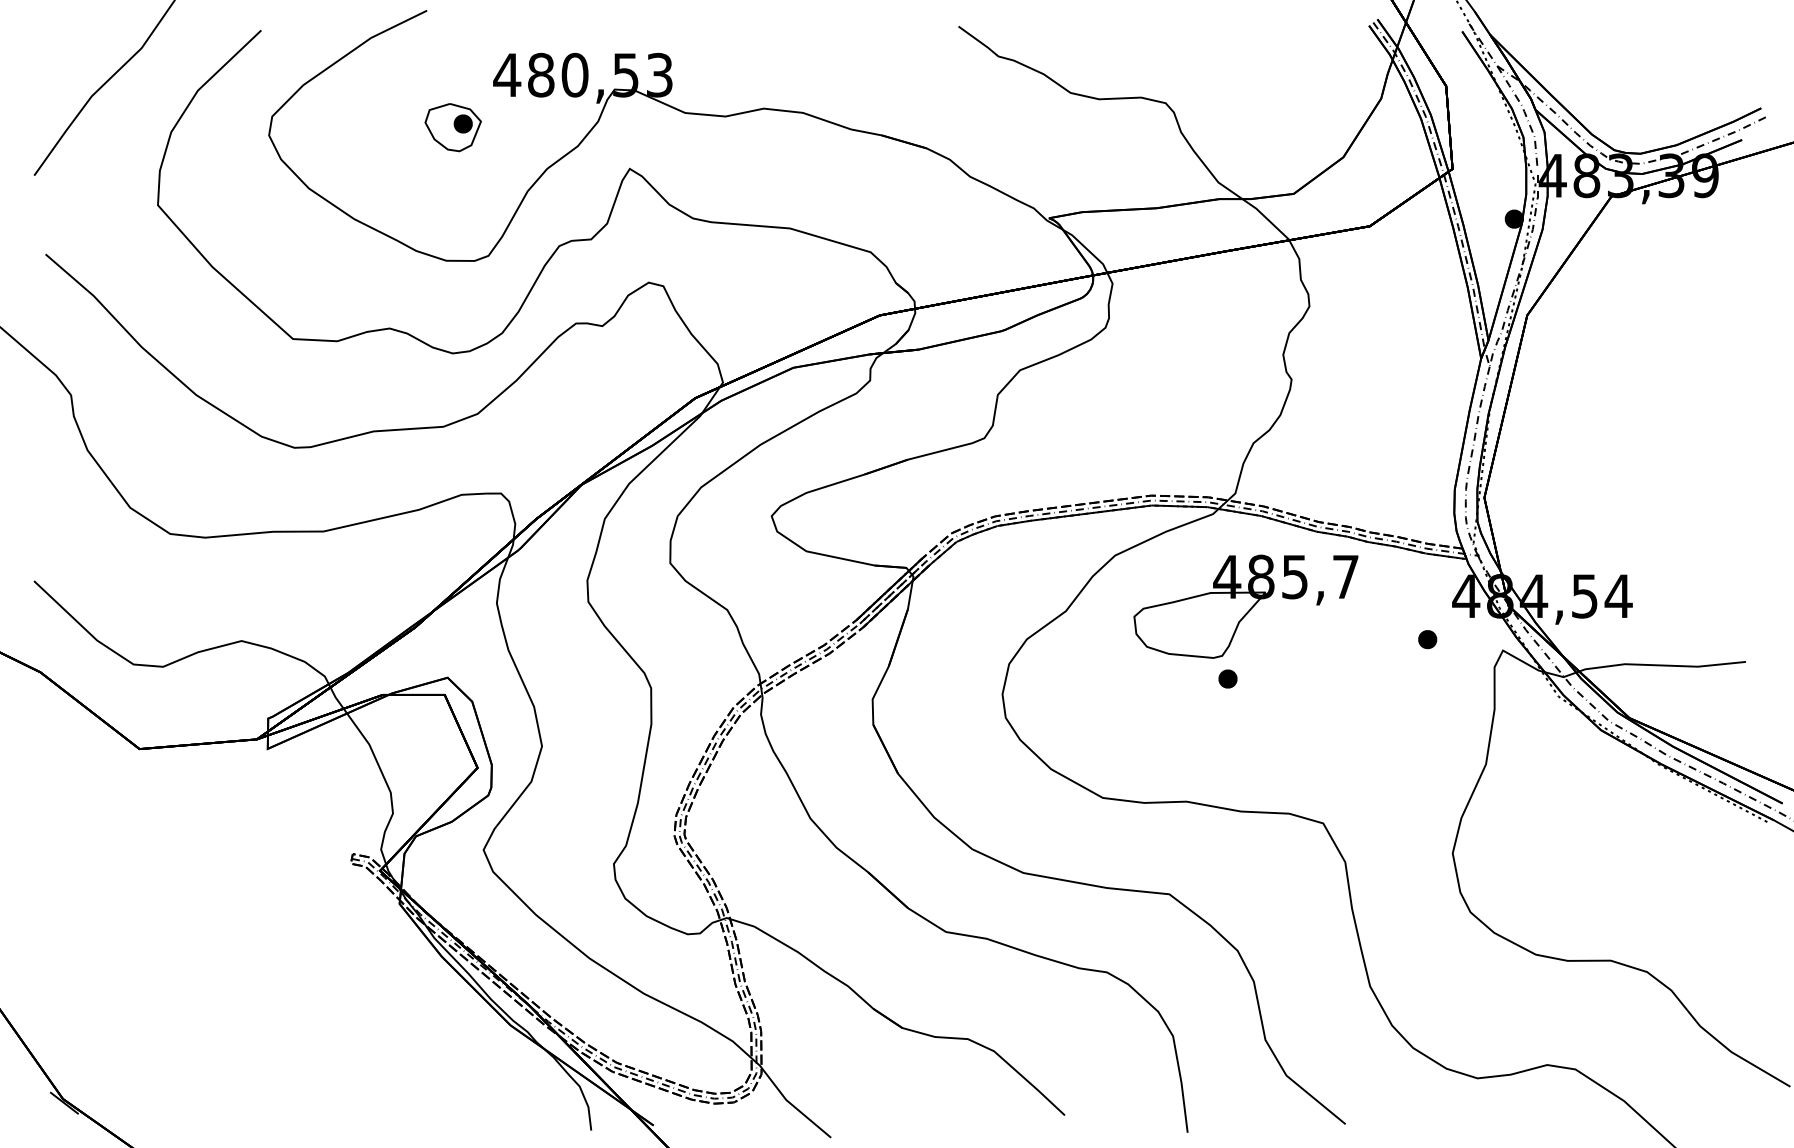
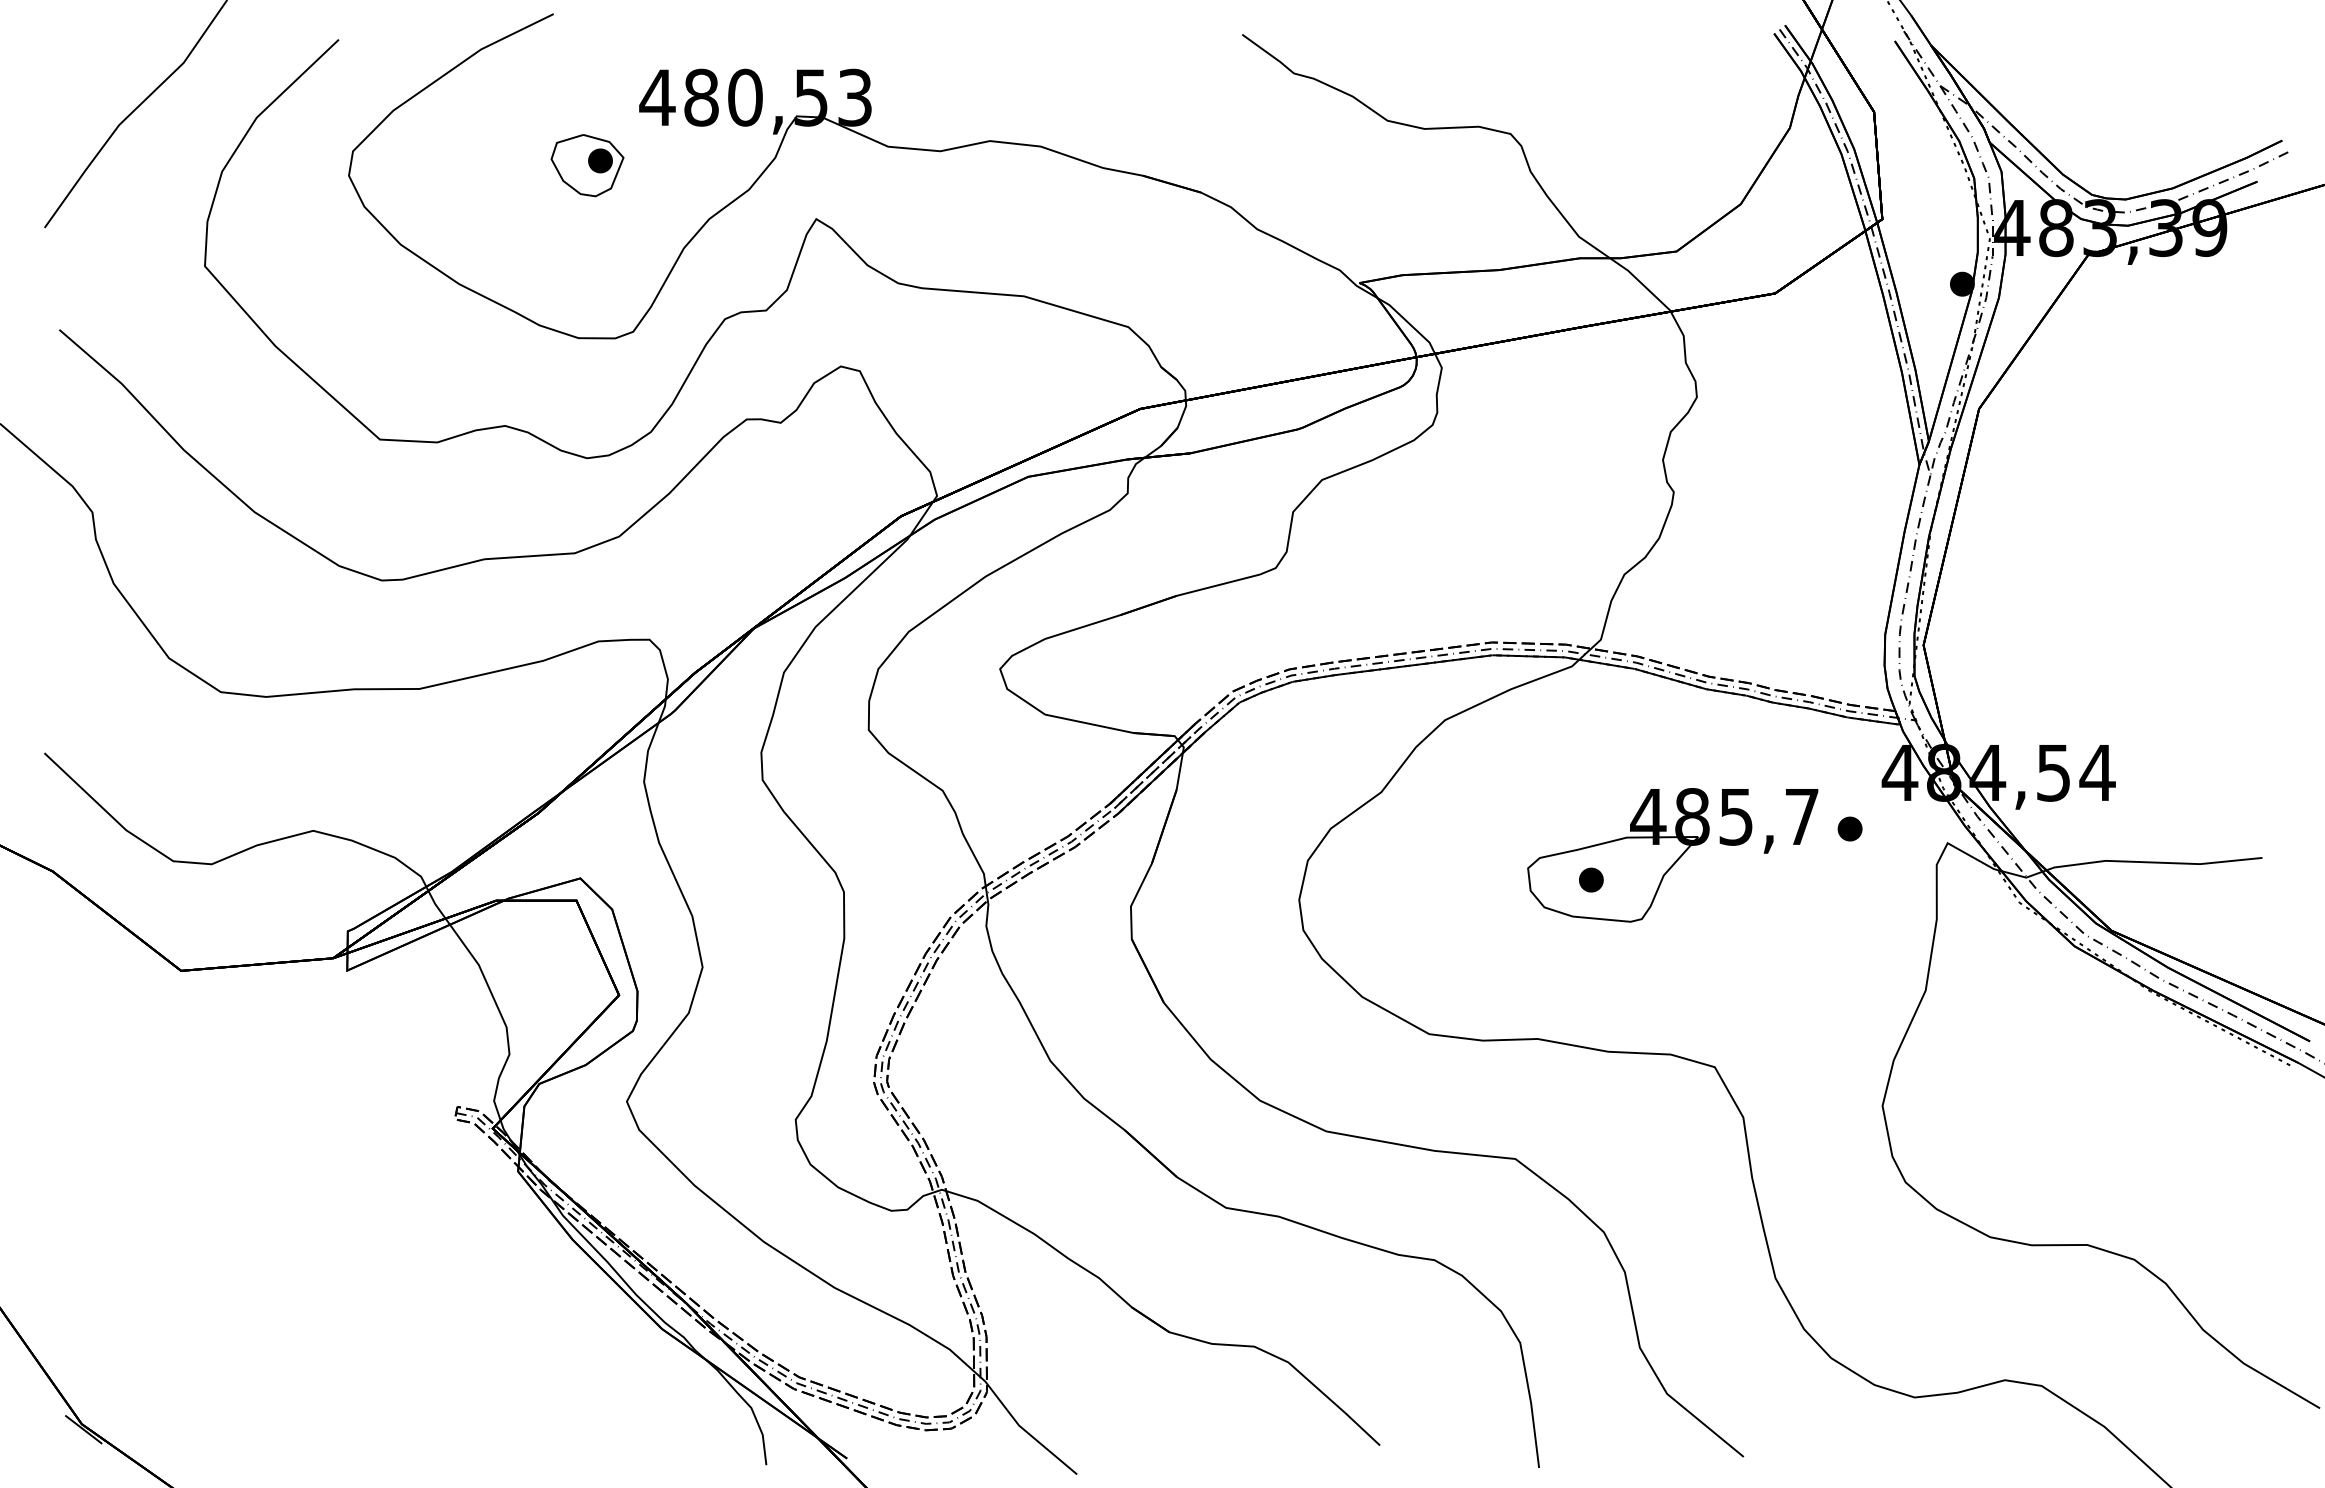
part: (1245, 606) -> (1672, 855), moved

